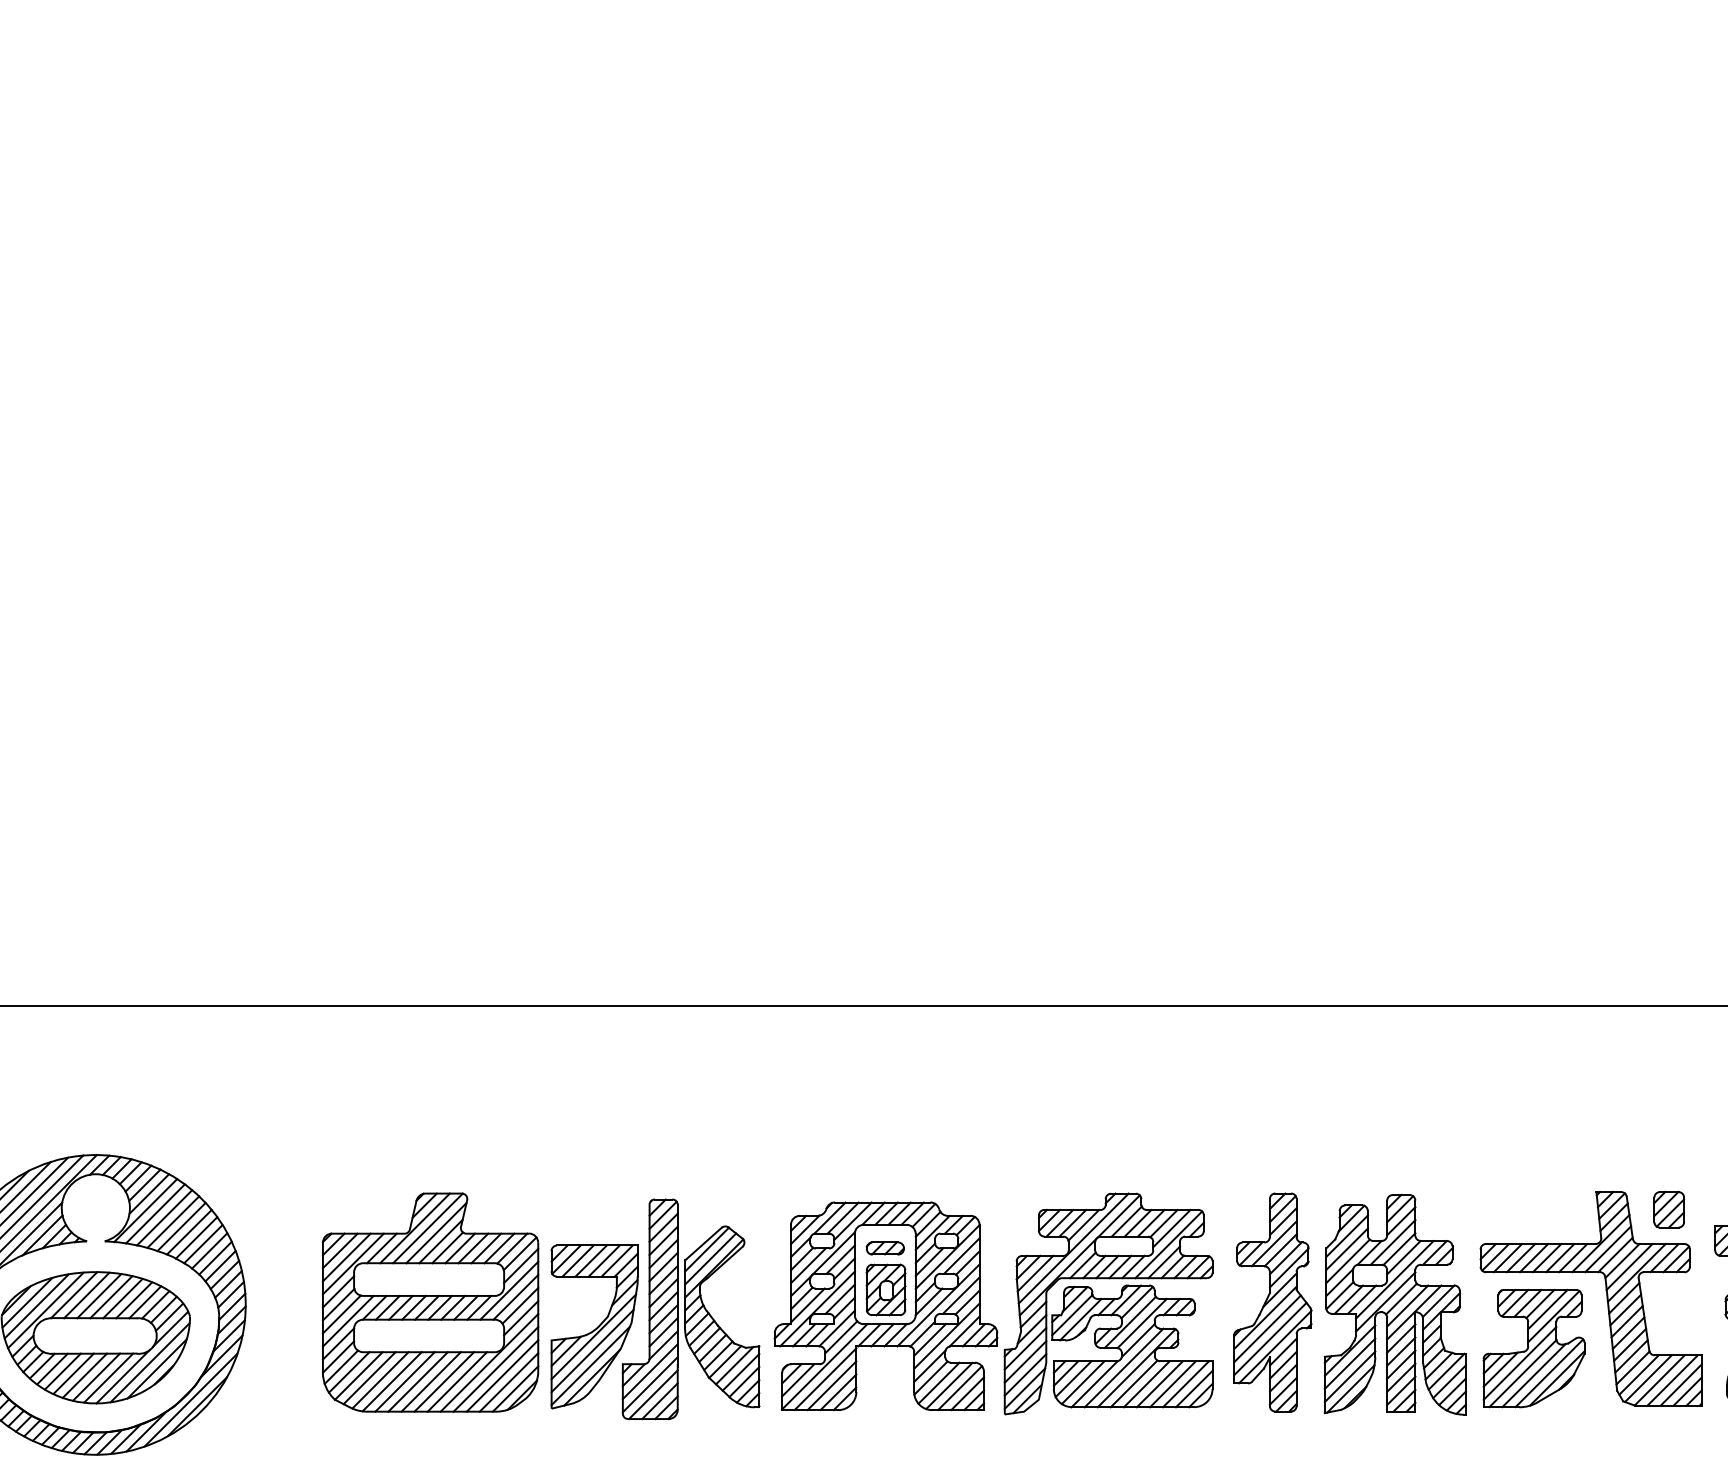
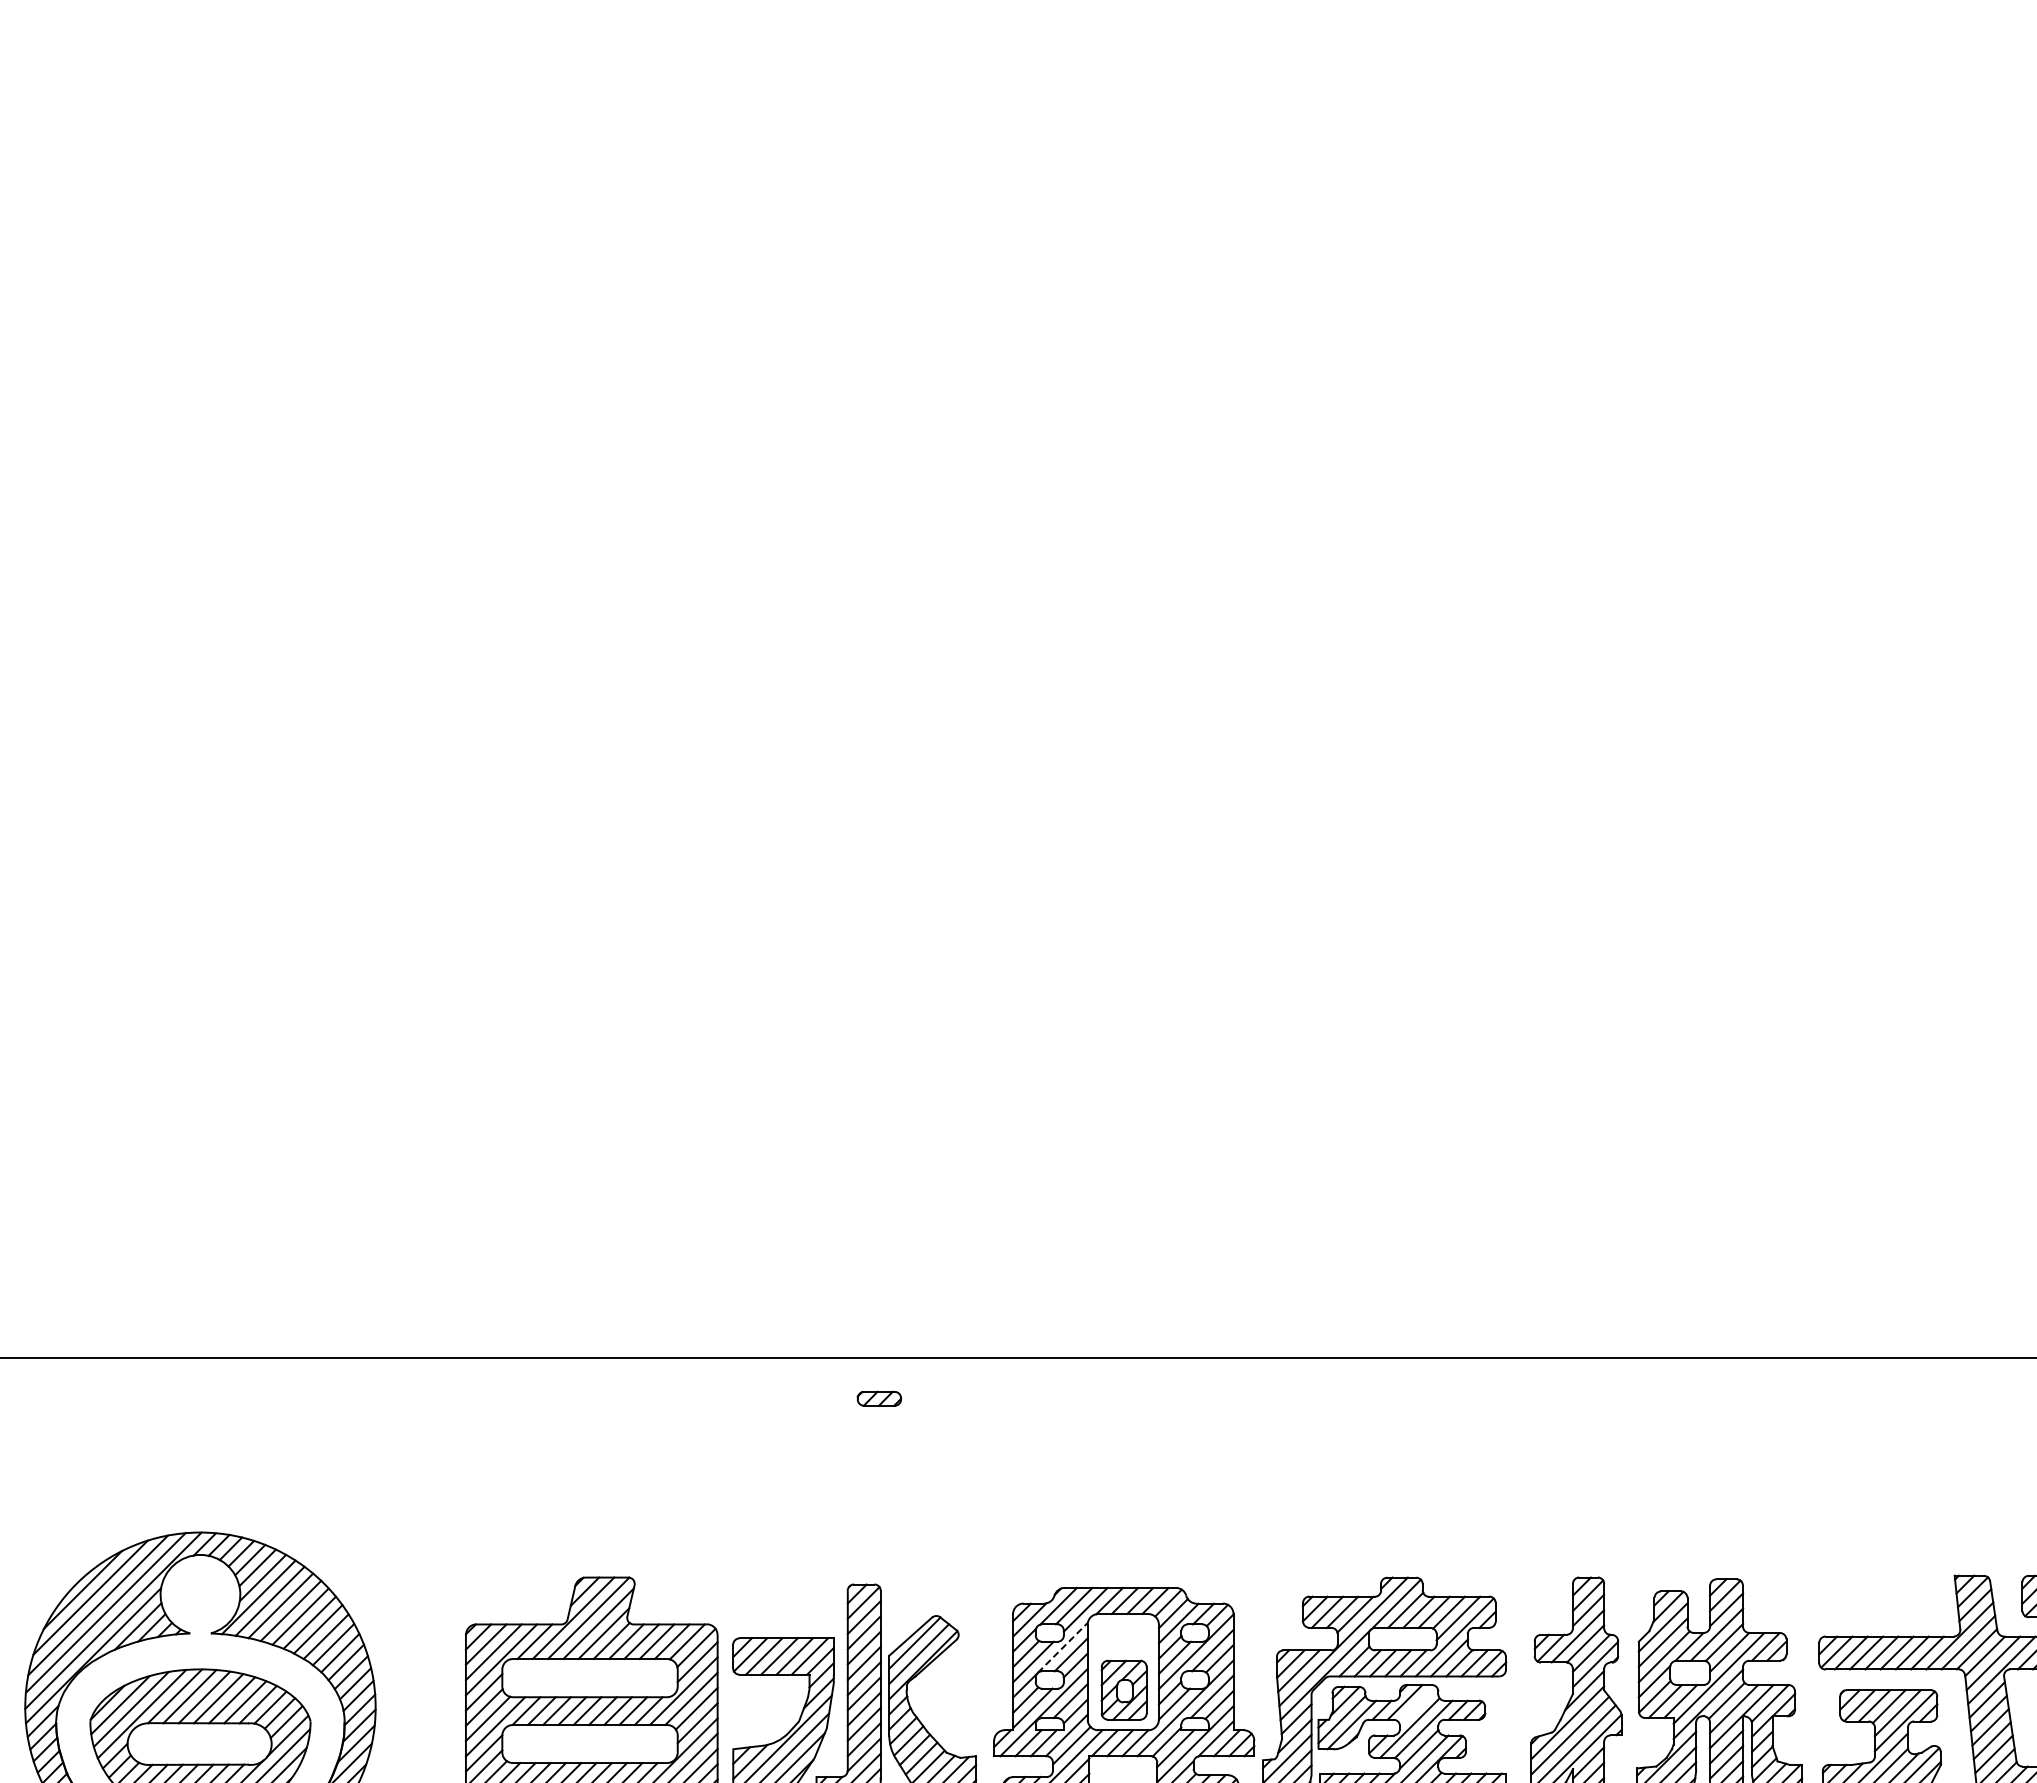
part: (884, 1248) -> (878, 1398), moved
line: (834, 1253) -> (1063, 1647), solid -> dashed
line: (1136, 1302) -> (1417, 1704), removed

